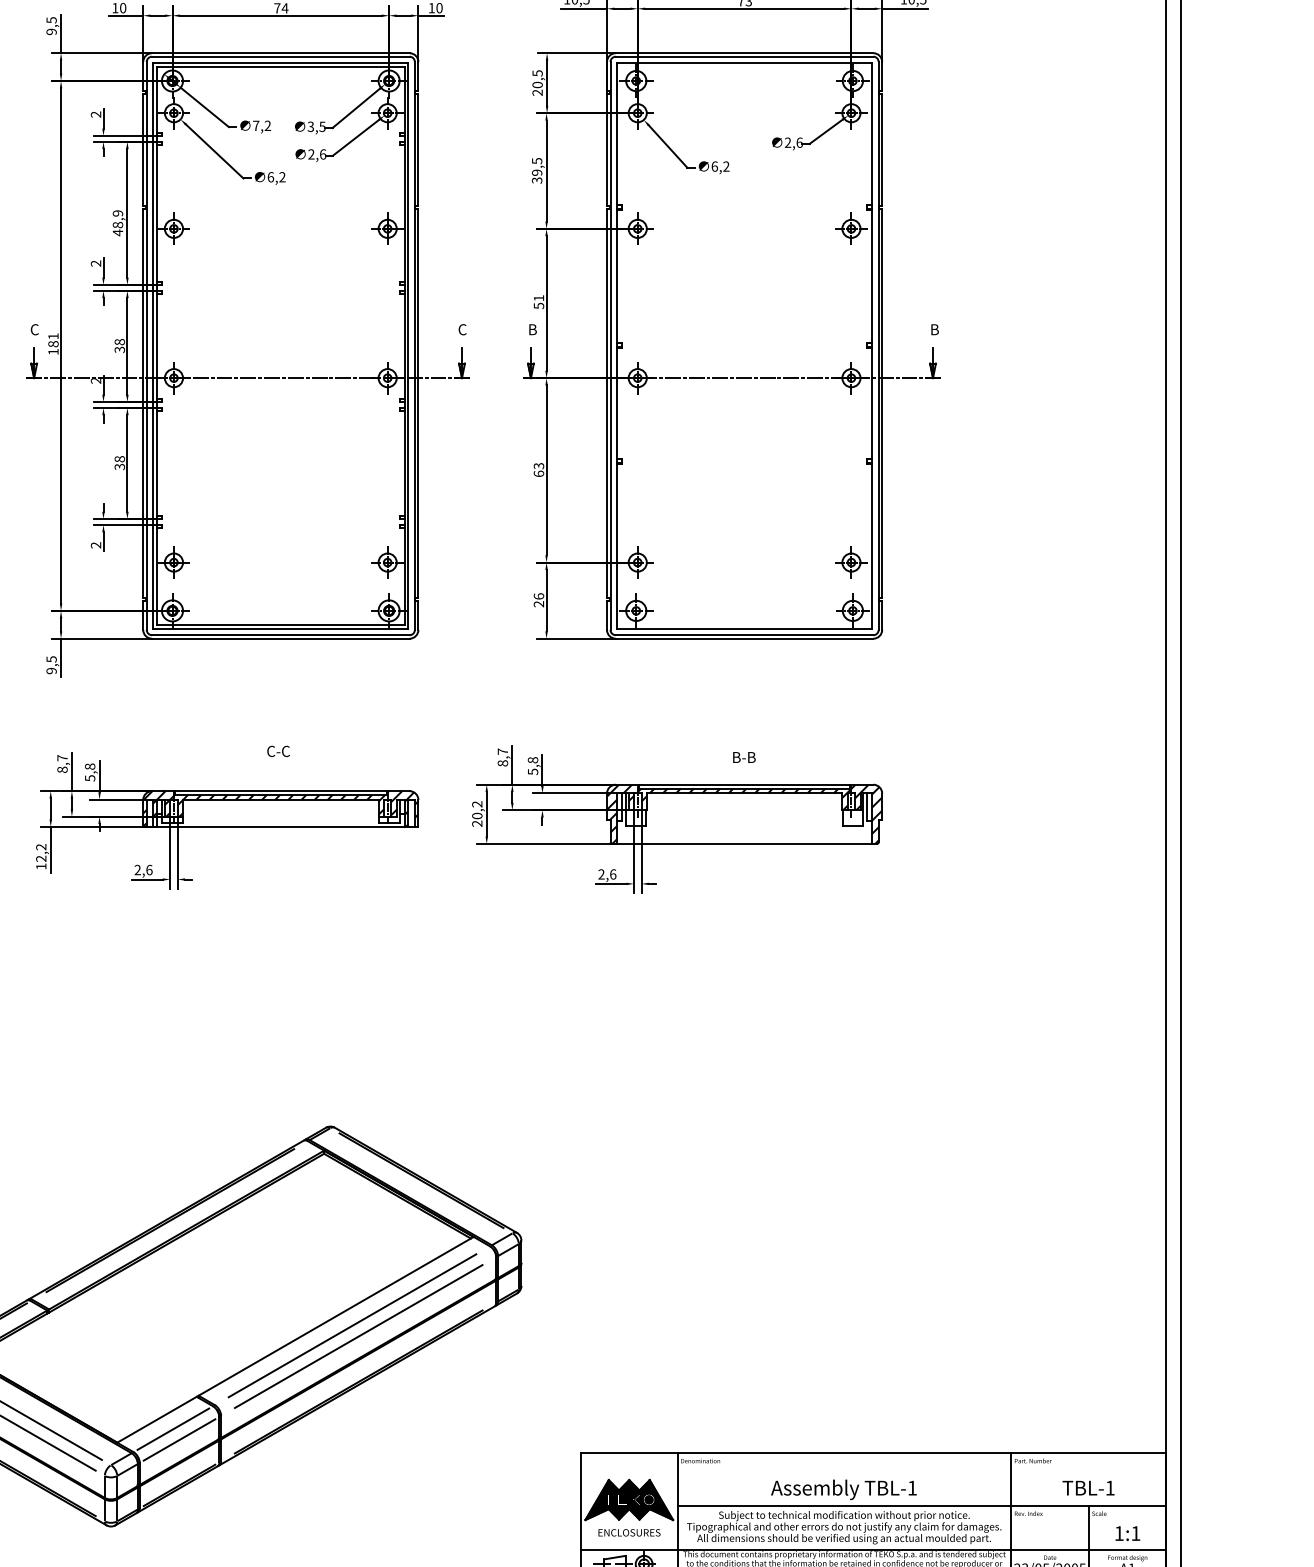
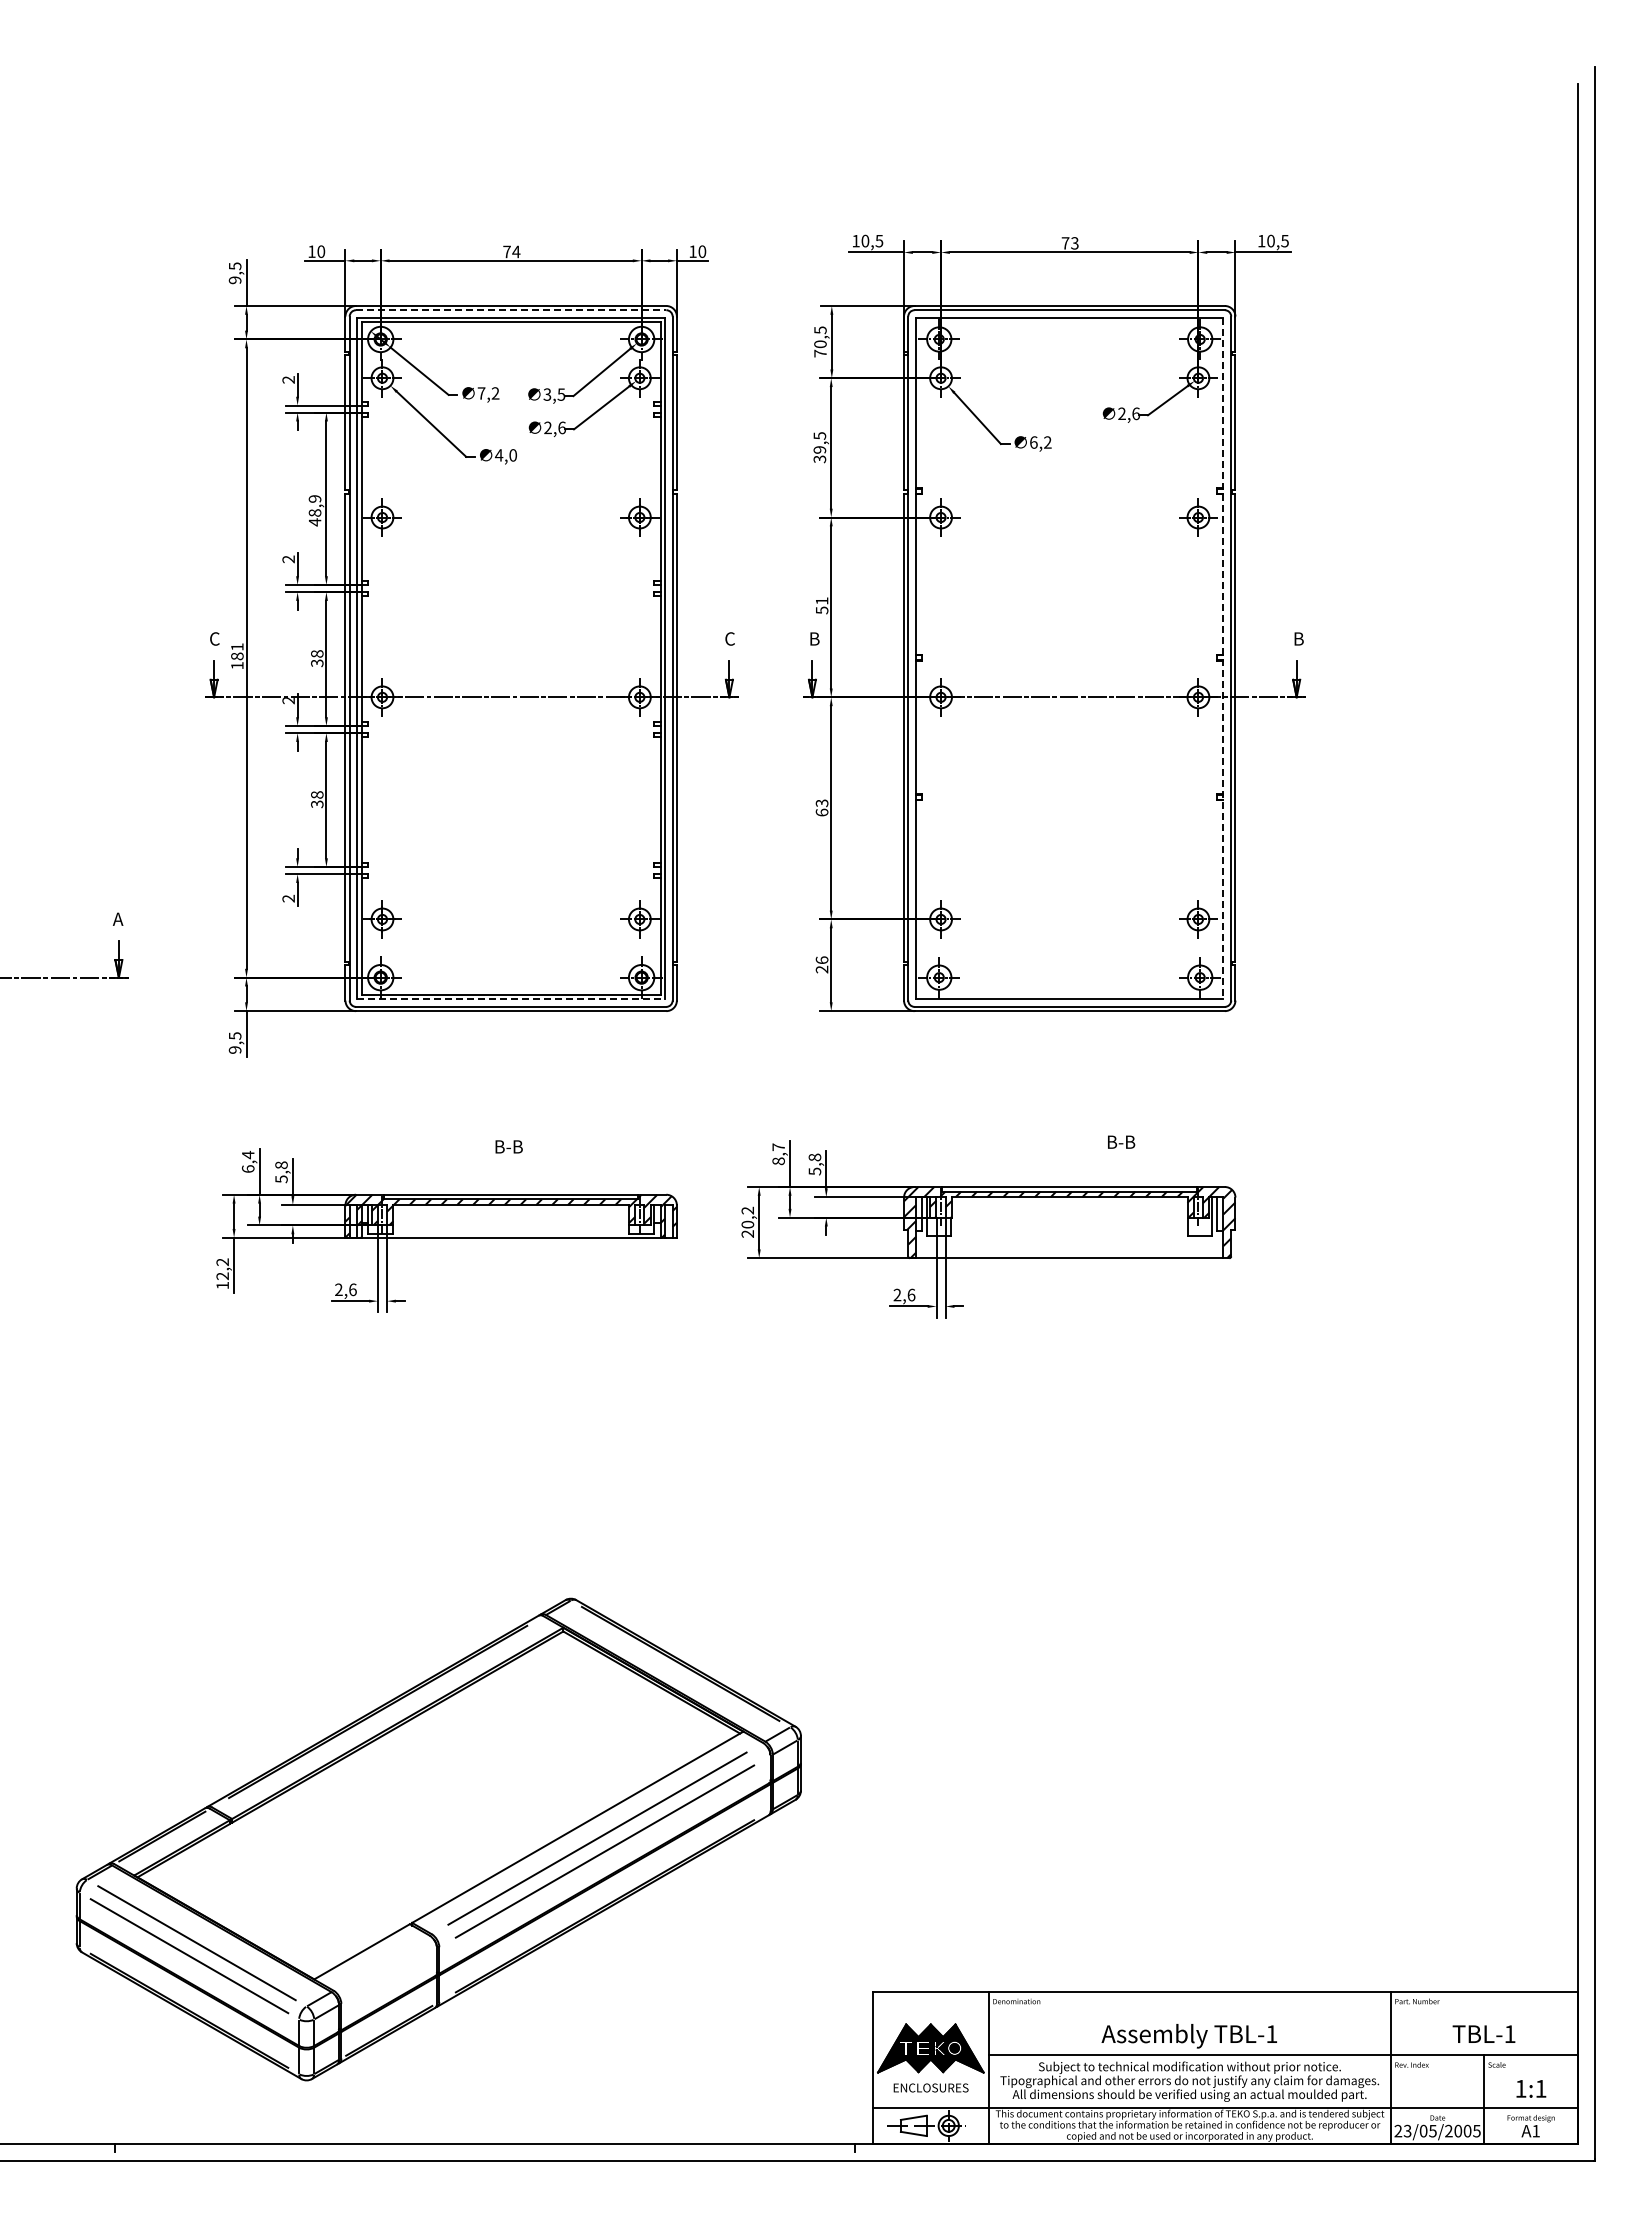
line: (281, 56) -> (511, 310), solid -> dashed
text: (537, 92) -> (820, 353), 20,5 -> 70,5
text: (276, 177) -> (505, 455), 6,2 -> 4,0
line: (872, 345) -> (1223, 658), solid -> dashed
line: (281, 629) -> (511, 999), solid -> dashed
text: (278, 751) -> (508, 1146), C-C -> B-B
text: (744, 756) -> (1121, 1141), moved
text: (62, 763) -> (248, 1161), 8,7 -> 6,4
line: (173, 1429) -> (381, 1963), removed
line: (179, 1440) -> (389, 1976), removed

